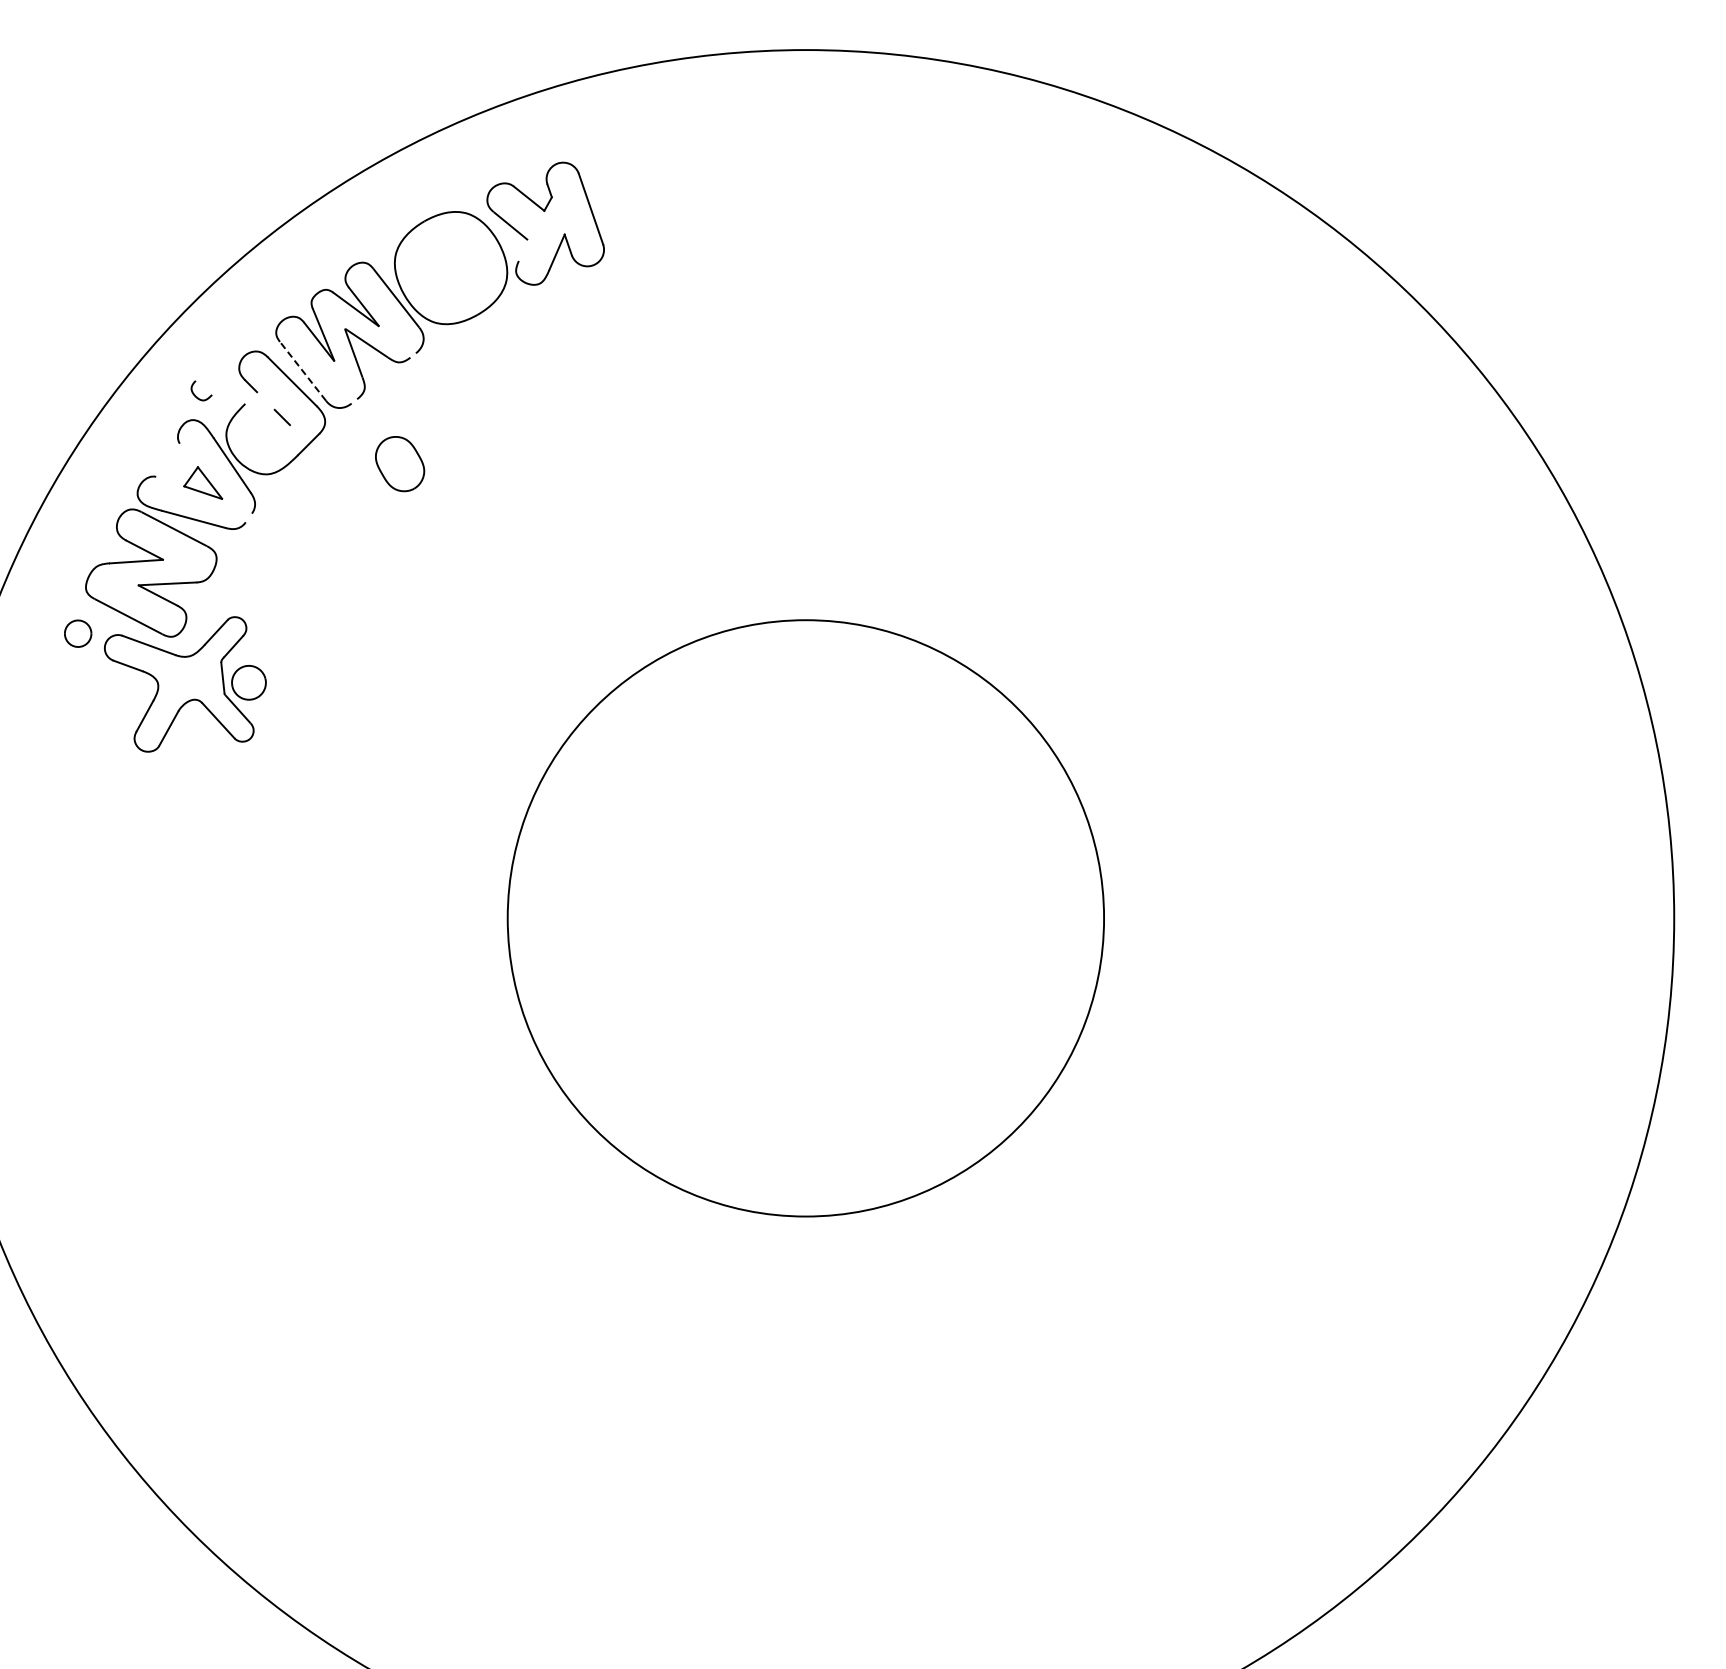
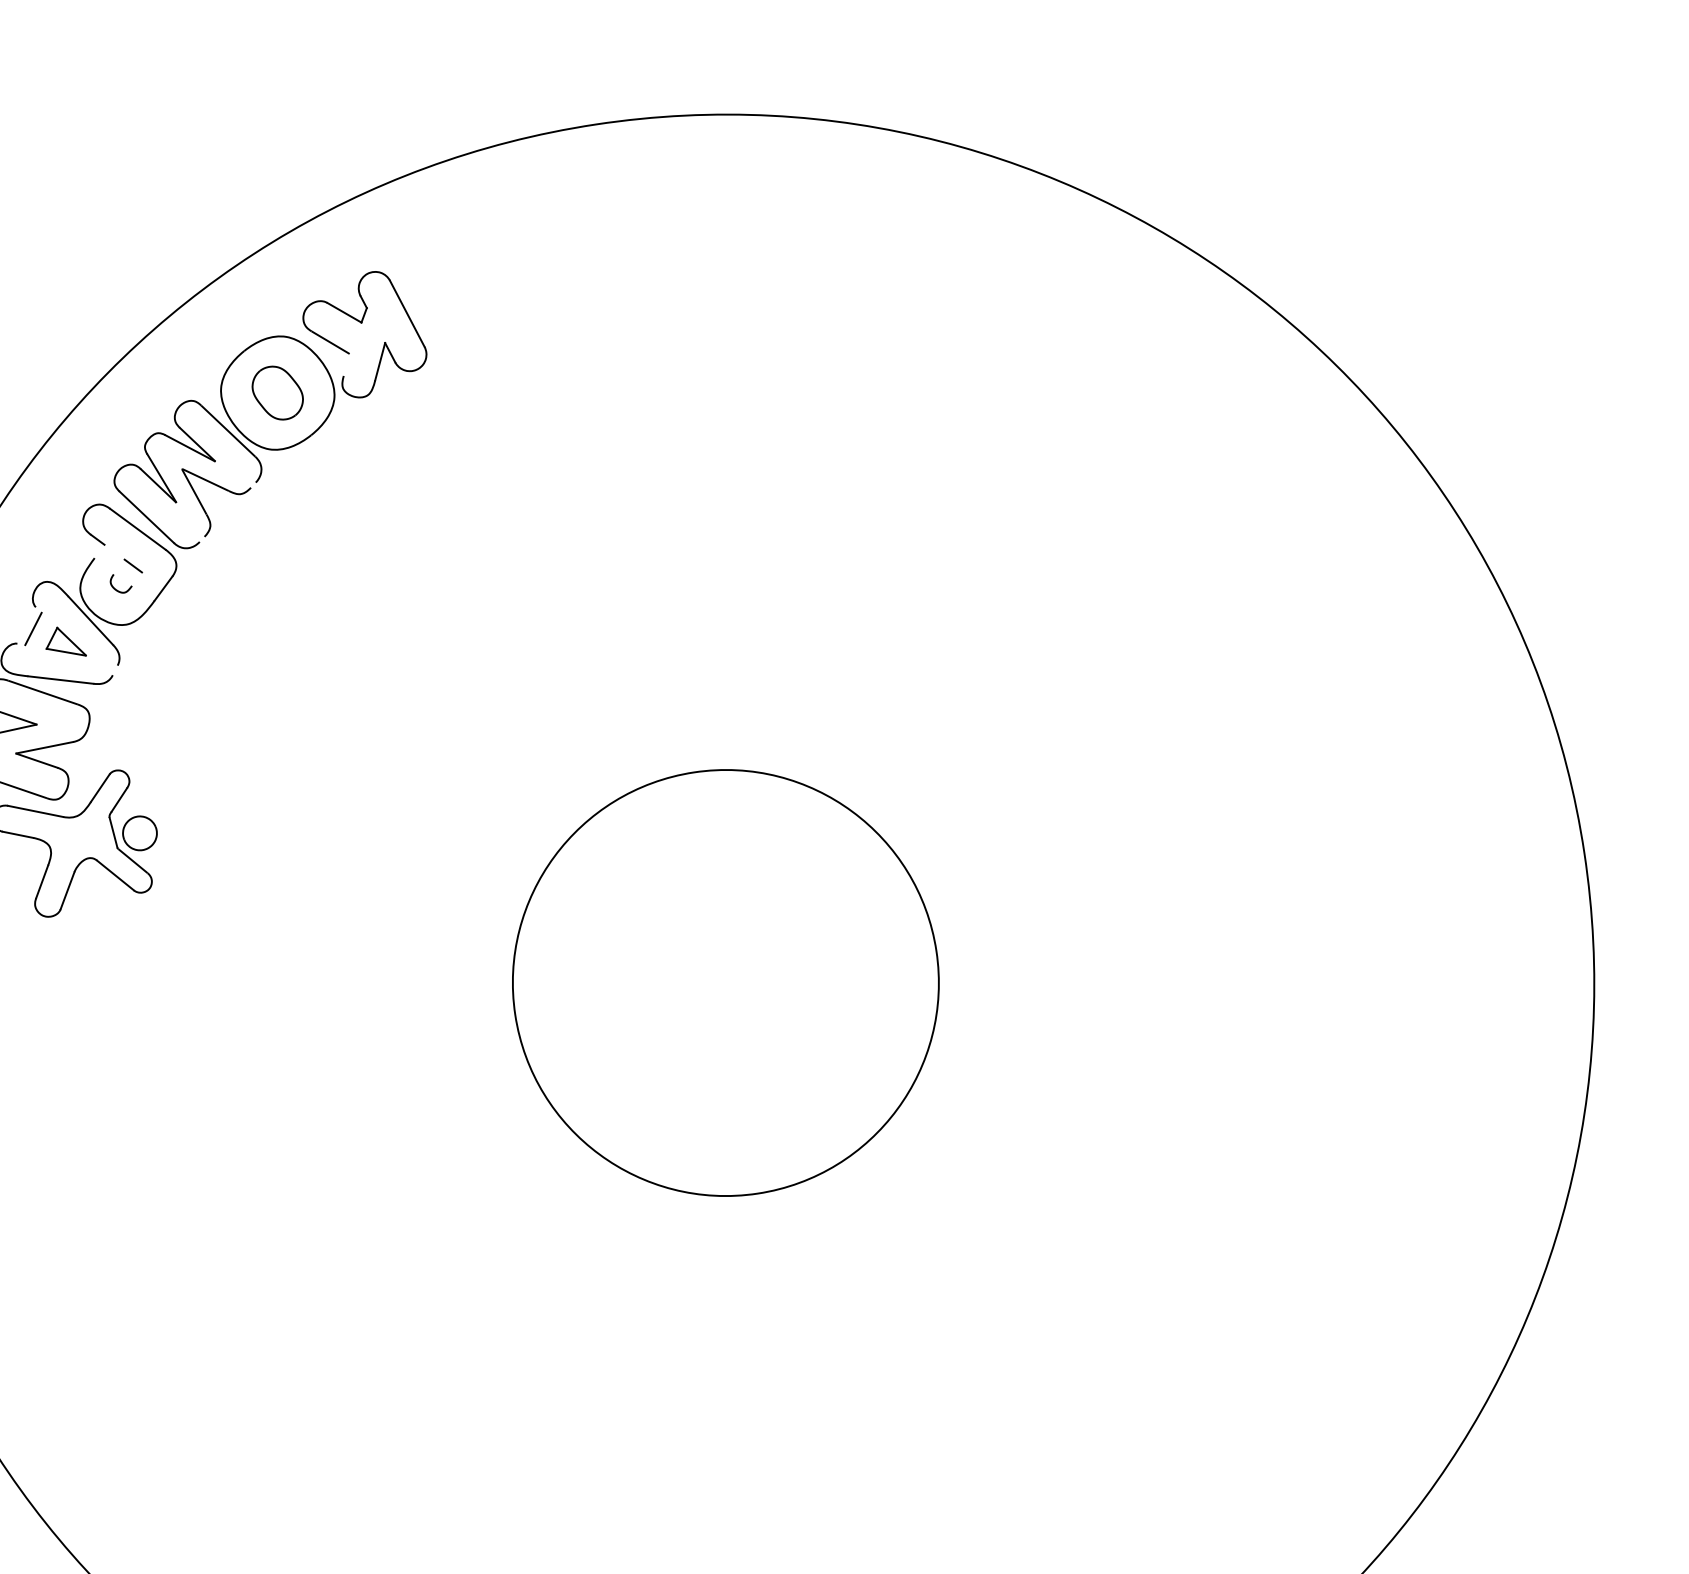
line: (302, 370) -> (146, 516), dashed -> solid
curve: (196, 395) -> (116, 588), moved
line: (173, 464) -> (32, 628), added
part: (400, 464) -> (278, 393), moved
circle: (805, 918) -> (725, 983), size x0.71

